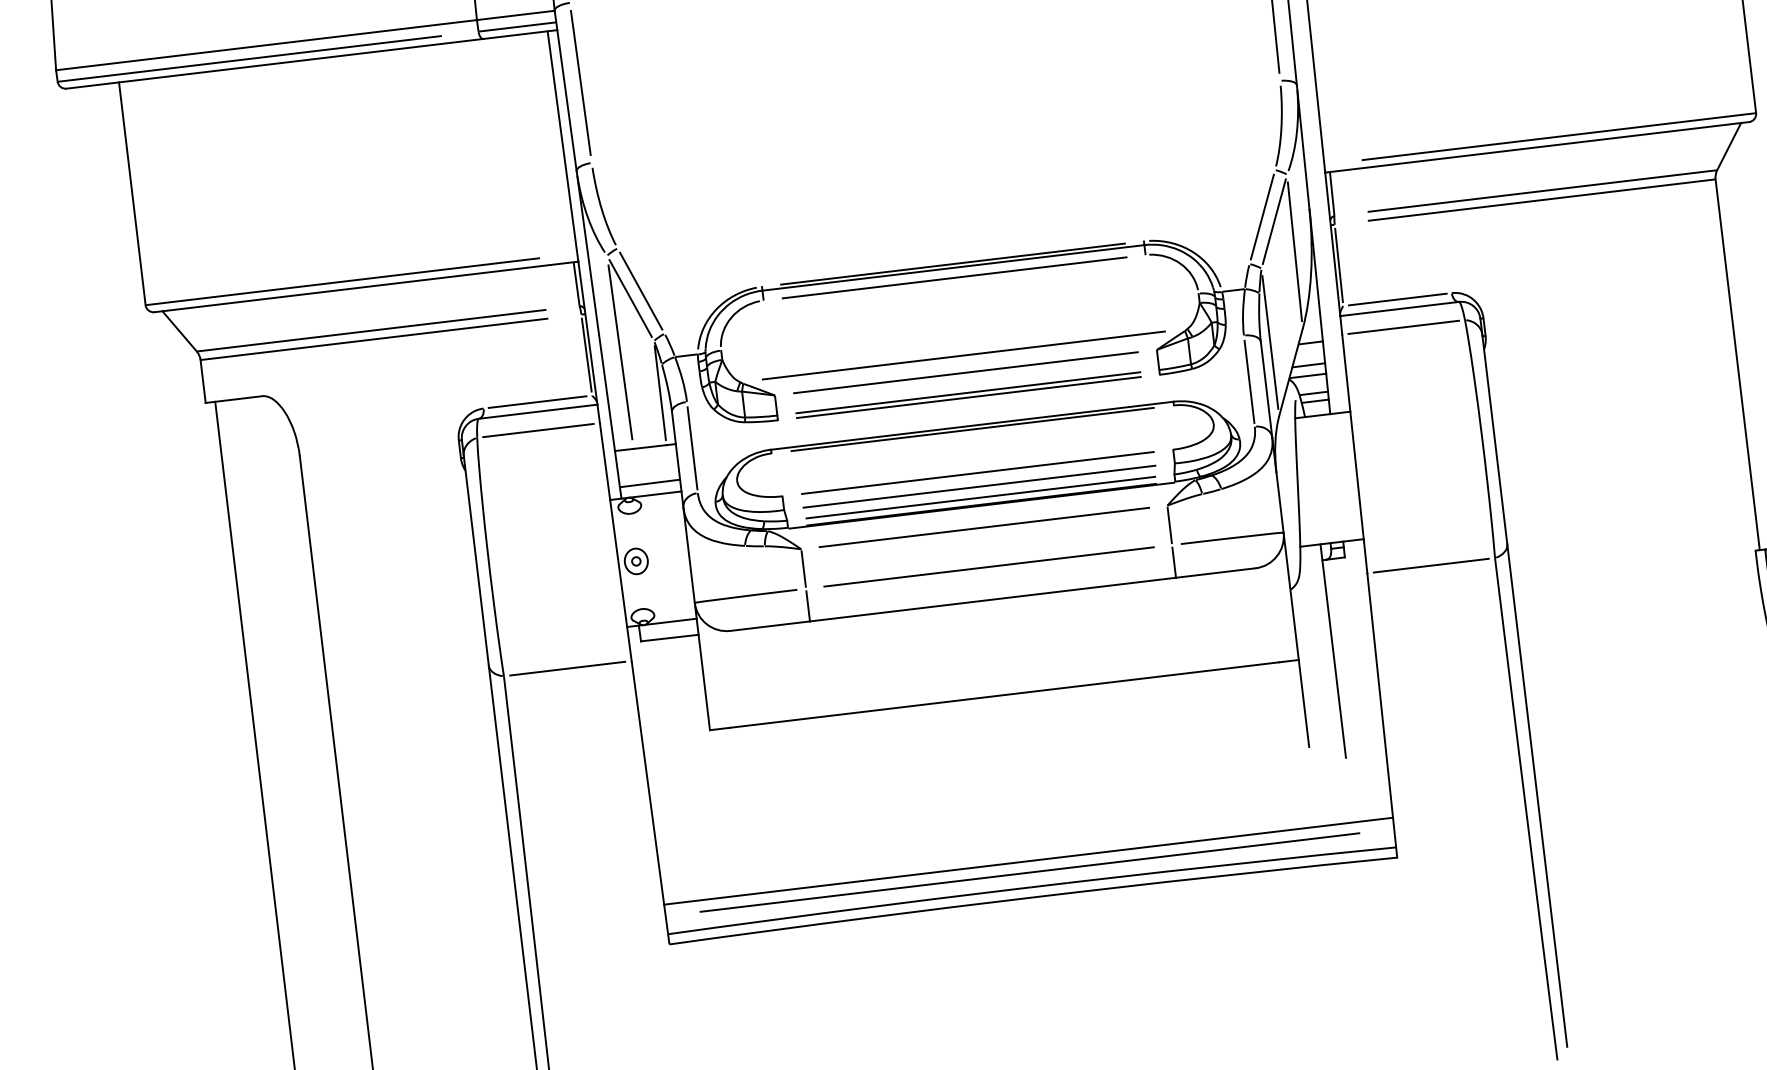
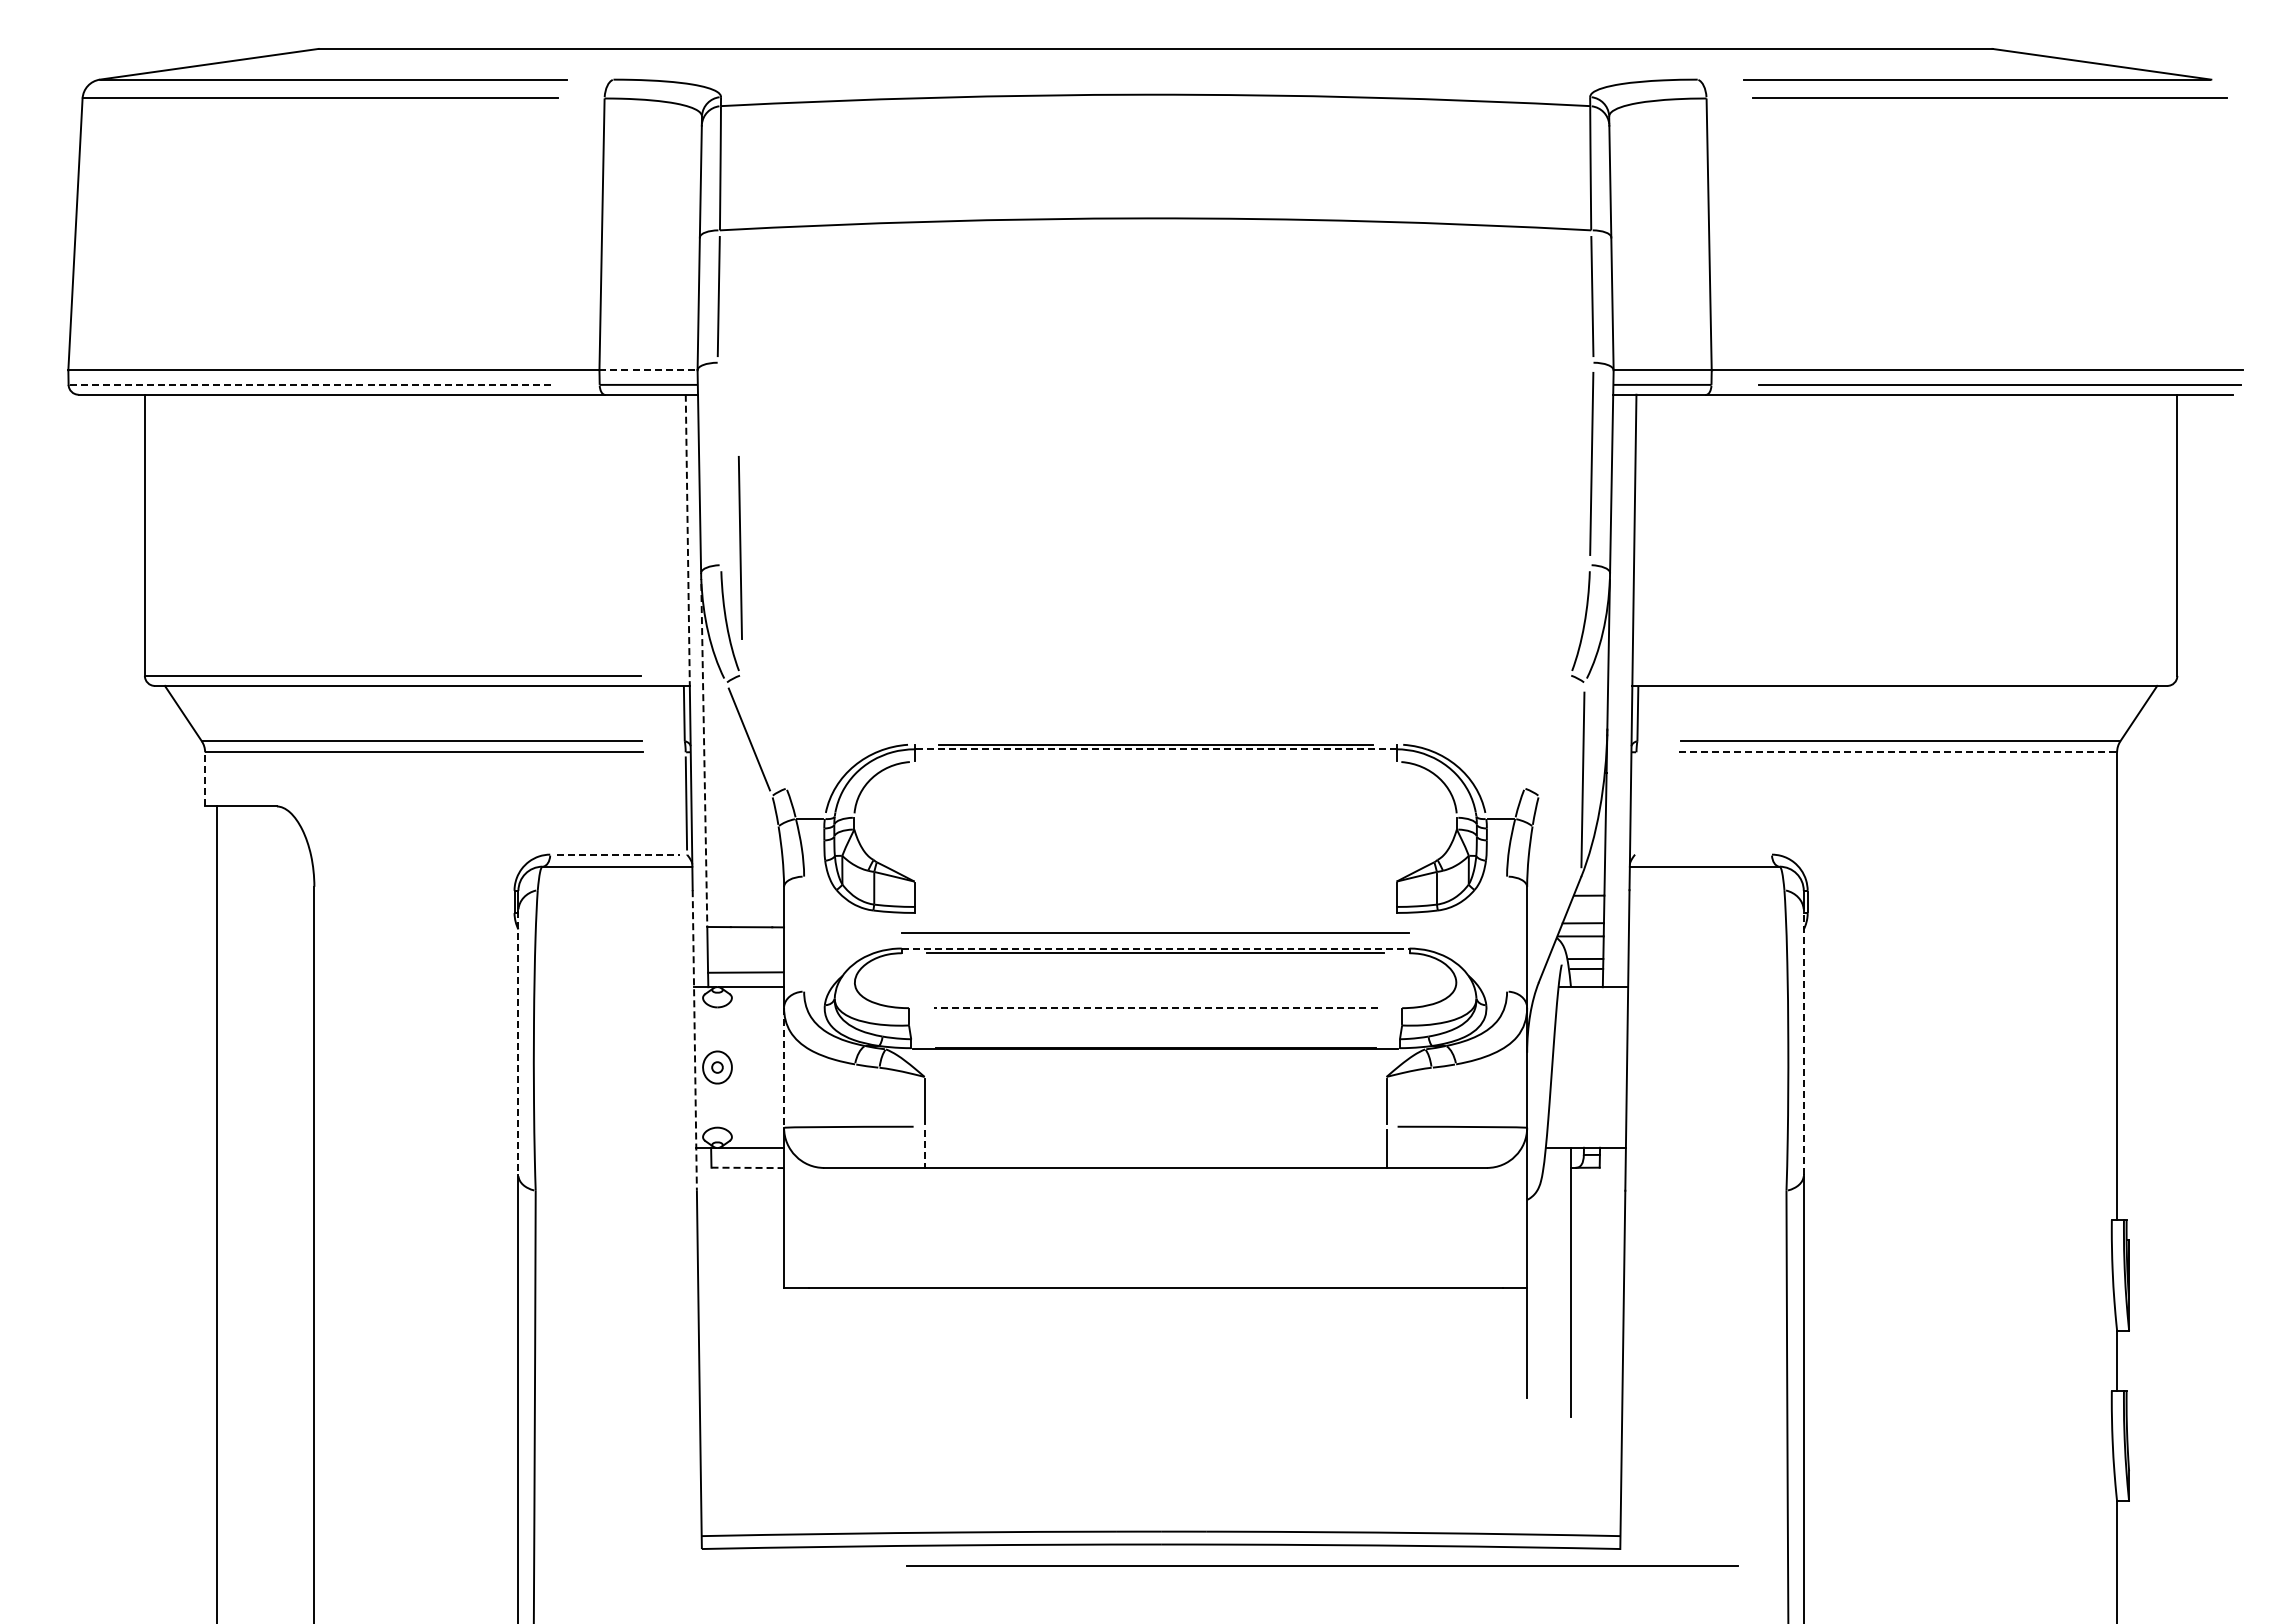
line: (516, 15) -> (649, 370), solid -> dashed
line: (250, 58) -> (311, 384), solid -> dashed
line: (580, 82) -> (739, 547), moved
line: (1558, 136) -> (1927, 675), removed
line: (562, 146) -> (687, 540), solid -> dashed
line: (1541, 200) -> (1897, 752), solid -> dashed
line: (1262, 216) -> (1547, 731), removed
line: (1274, 221) -> (1561, 739), removed
line: (1338, 265) -> (1635, 803), removed
line: (953, 268) -> (1155, 749), solid -> dashed
line: (954, 277) -> (1155, 761), removed
line: (641, 290) -> (763, 731), removed
line: (1397, 299) -> (1703, 854), removed
line: (596, 311) -> (704, 750), solid -> dashed
line: (1403, 327) -> (1706, 890), removed
line: (1269, 341) -> (1538, 888), removed
line: (620, 351) -> (728, 804), removed
line: (963, 355) -> (1155, 932), moved
line: (965, 372) -> (1155, 881), removed
line: (203, 380) -> (205, 778), solid -> dashed
line: (1249, 381) -> (1507, 934), removed
line: (660, 392) -> (772, 861), removed
line: (968, 392) -> (1155, 906), removed
line: (968, 397) -> (1155, 912), removed
line: (537, 401) -> (618, 854), solid -> dashed
line: (972, 425) -> (1155, 948), solid -> dashed
line: (538, 430) -> (614, 890), removed
line: (1494, 438) -> (1803, 1042), solid -> dashed
line: (692, 447) -> (804, 934), removed
line: (977, 473) -> (1155, 1008), solid -> dashed
line: (979, 485) -> (1155, 1024), removed
line: (980, 497) -> (1155, 1039), removed
line: (984, 527) -> (1155, 1076), removed
line: (615, 542) -> (694, 1040), solid -> dashed
line: (689, 555) -> (784, 1067), solid -> dashed
line: (476, 561) -> (518, 1043), solid -> dashed
line: (1430, 565) -> (1705, 1190), removed
line: (988, 566) -> (1155, 1126), removed
line: (808, 606) -> (924, 1148), solid -> dashed
line: (670, 637) -> (748, 1167), solid -> dashed
line: (567, 668) -> (615, 1190), removed
line: (1028, 860) -> (1161, 1498), removed
line: (1030, 872) -> (1322, 1565), moved

